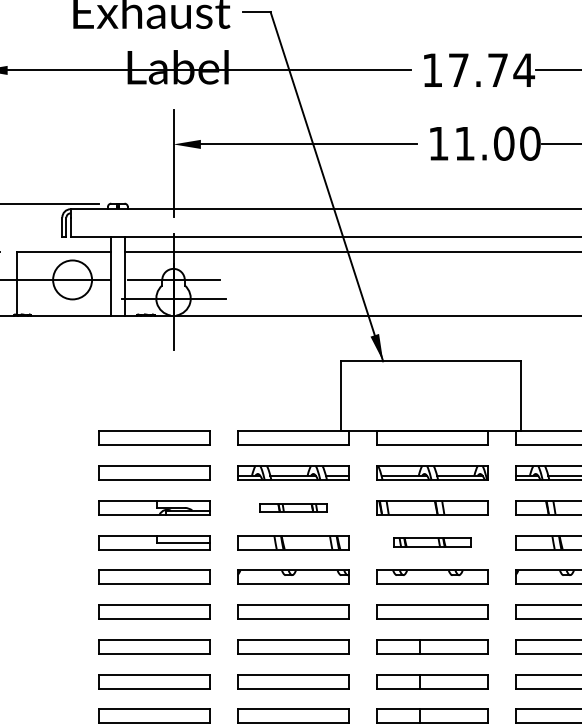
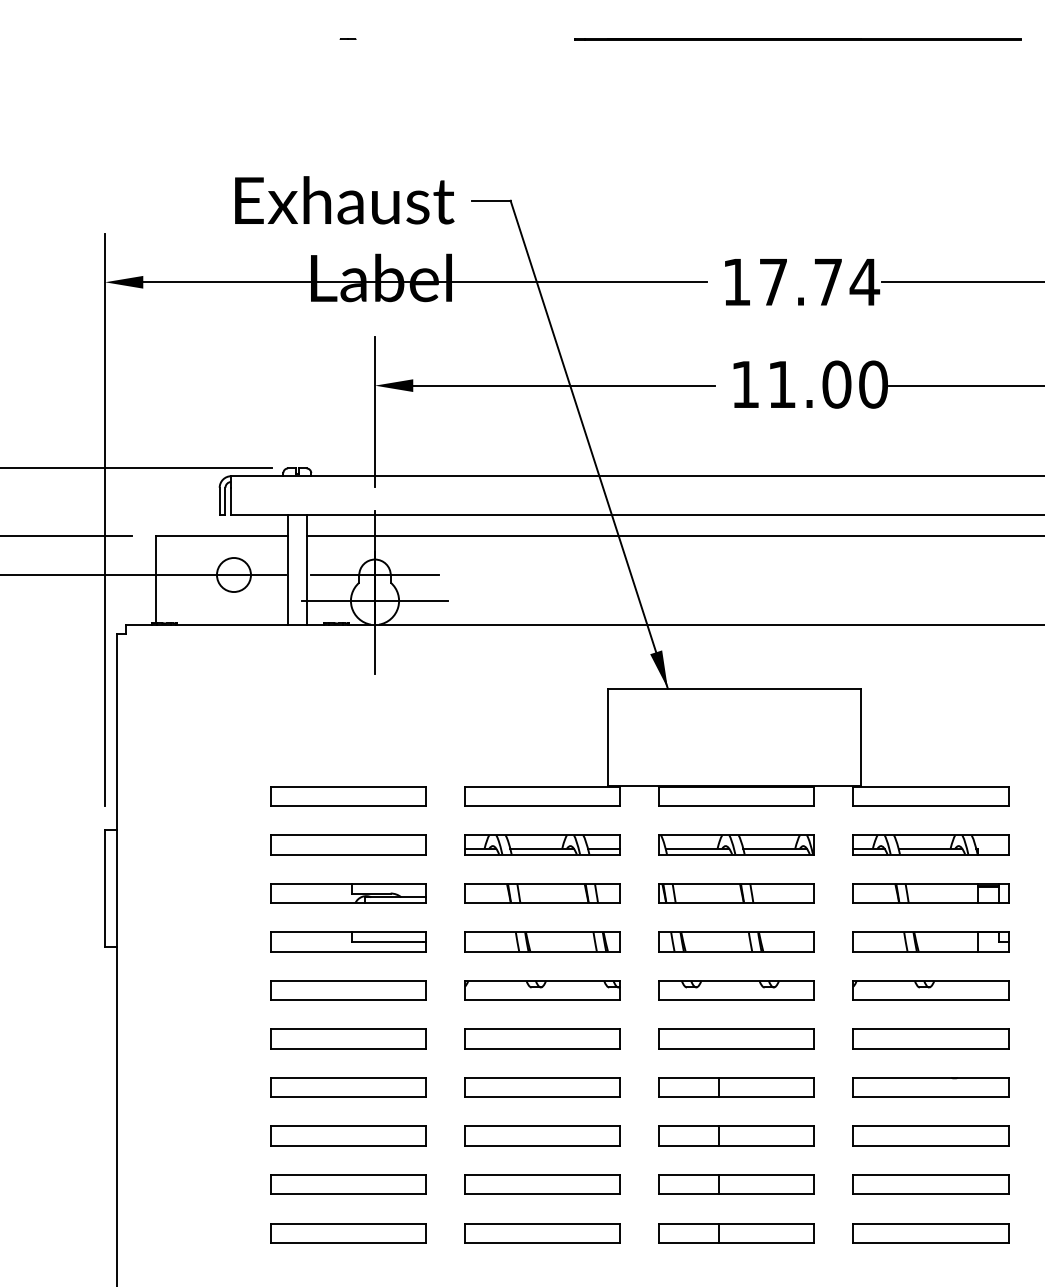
circle: (72, 280) -> (233, 575), size x0.62
part: (293, 507) -> (542, 893), size x1.67
part: (432, 542) -> (736, 941), size x1.43

